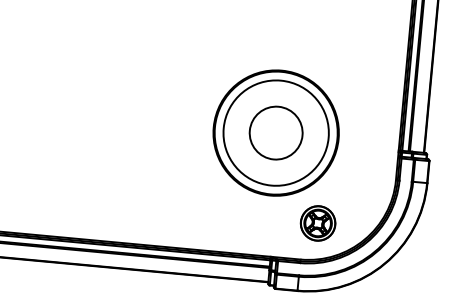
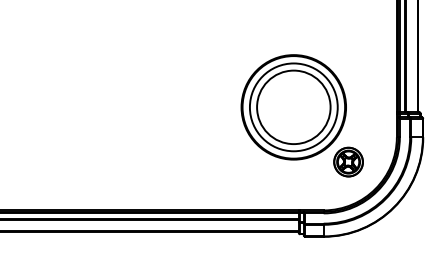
circle: (275, 133) -> (293, 107), size x1.67
part: (318, 222) -> (348, 161), moved

